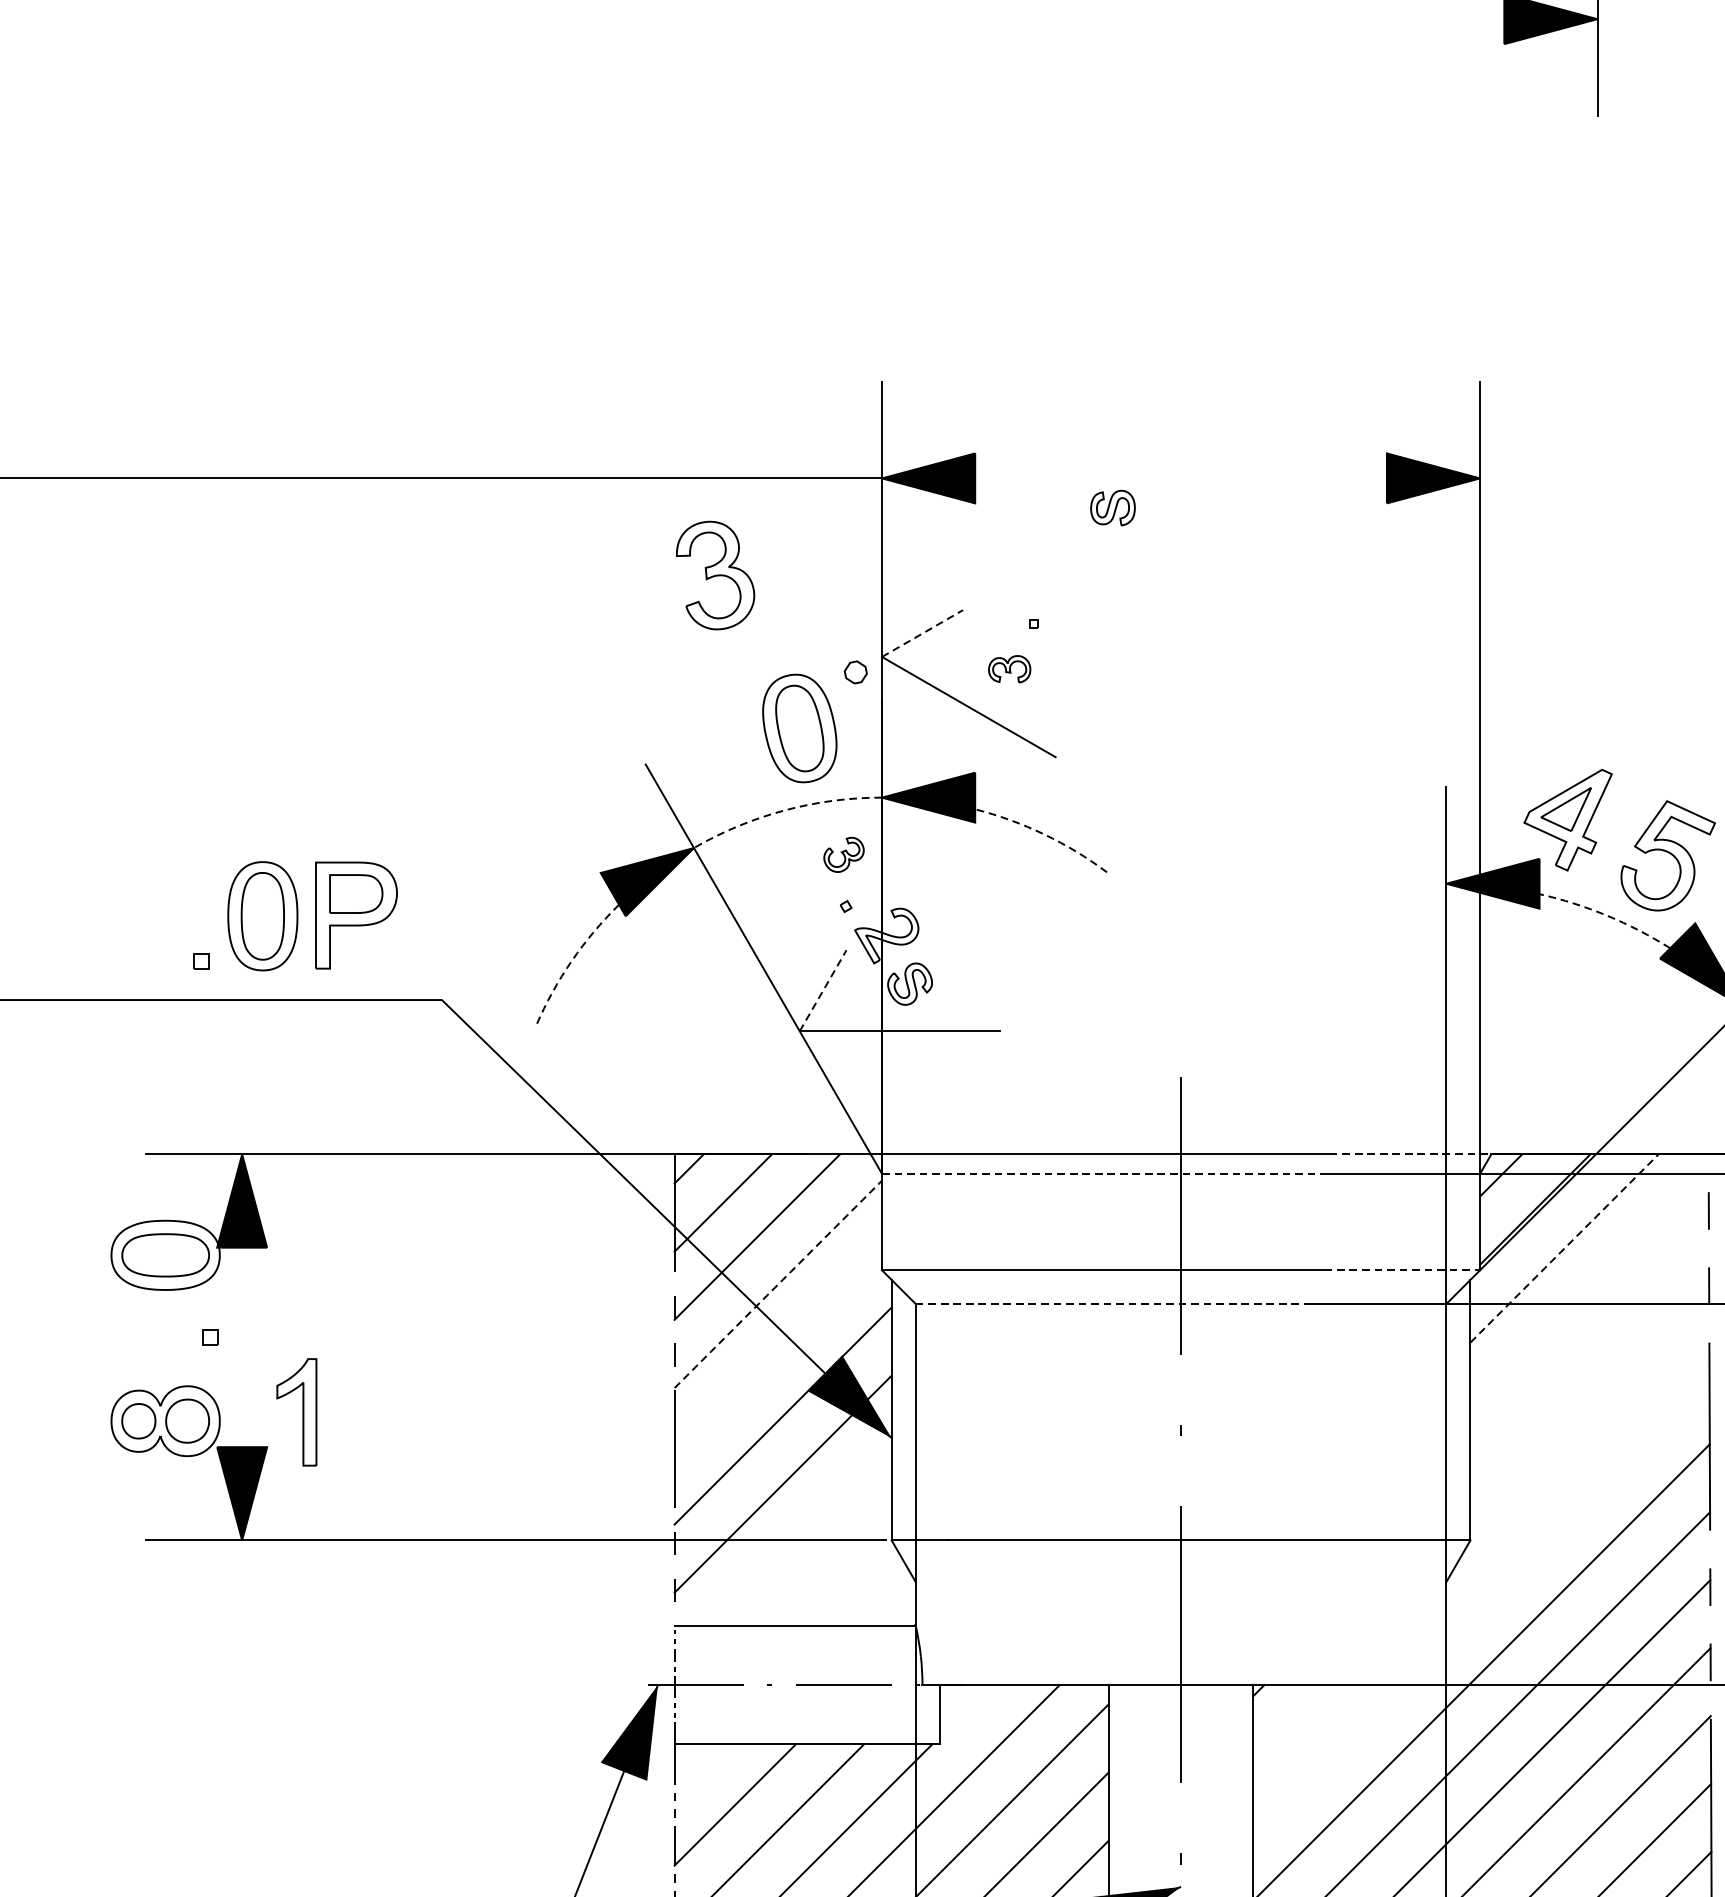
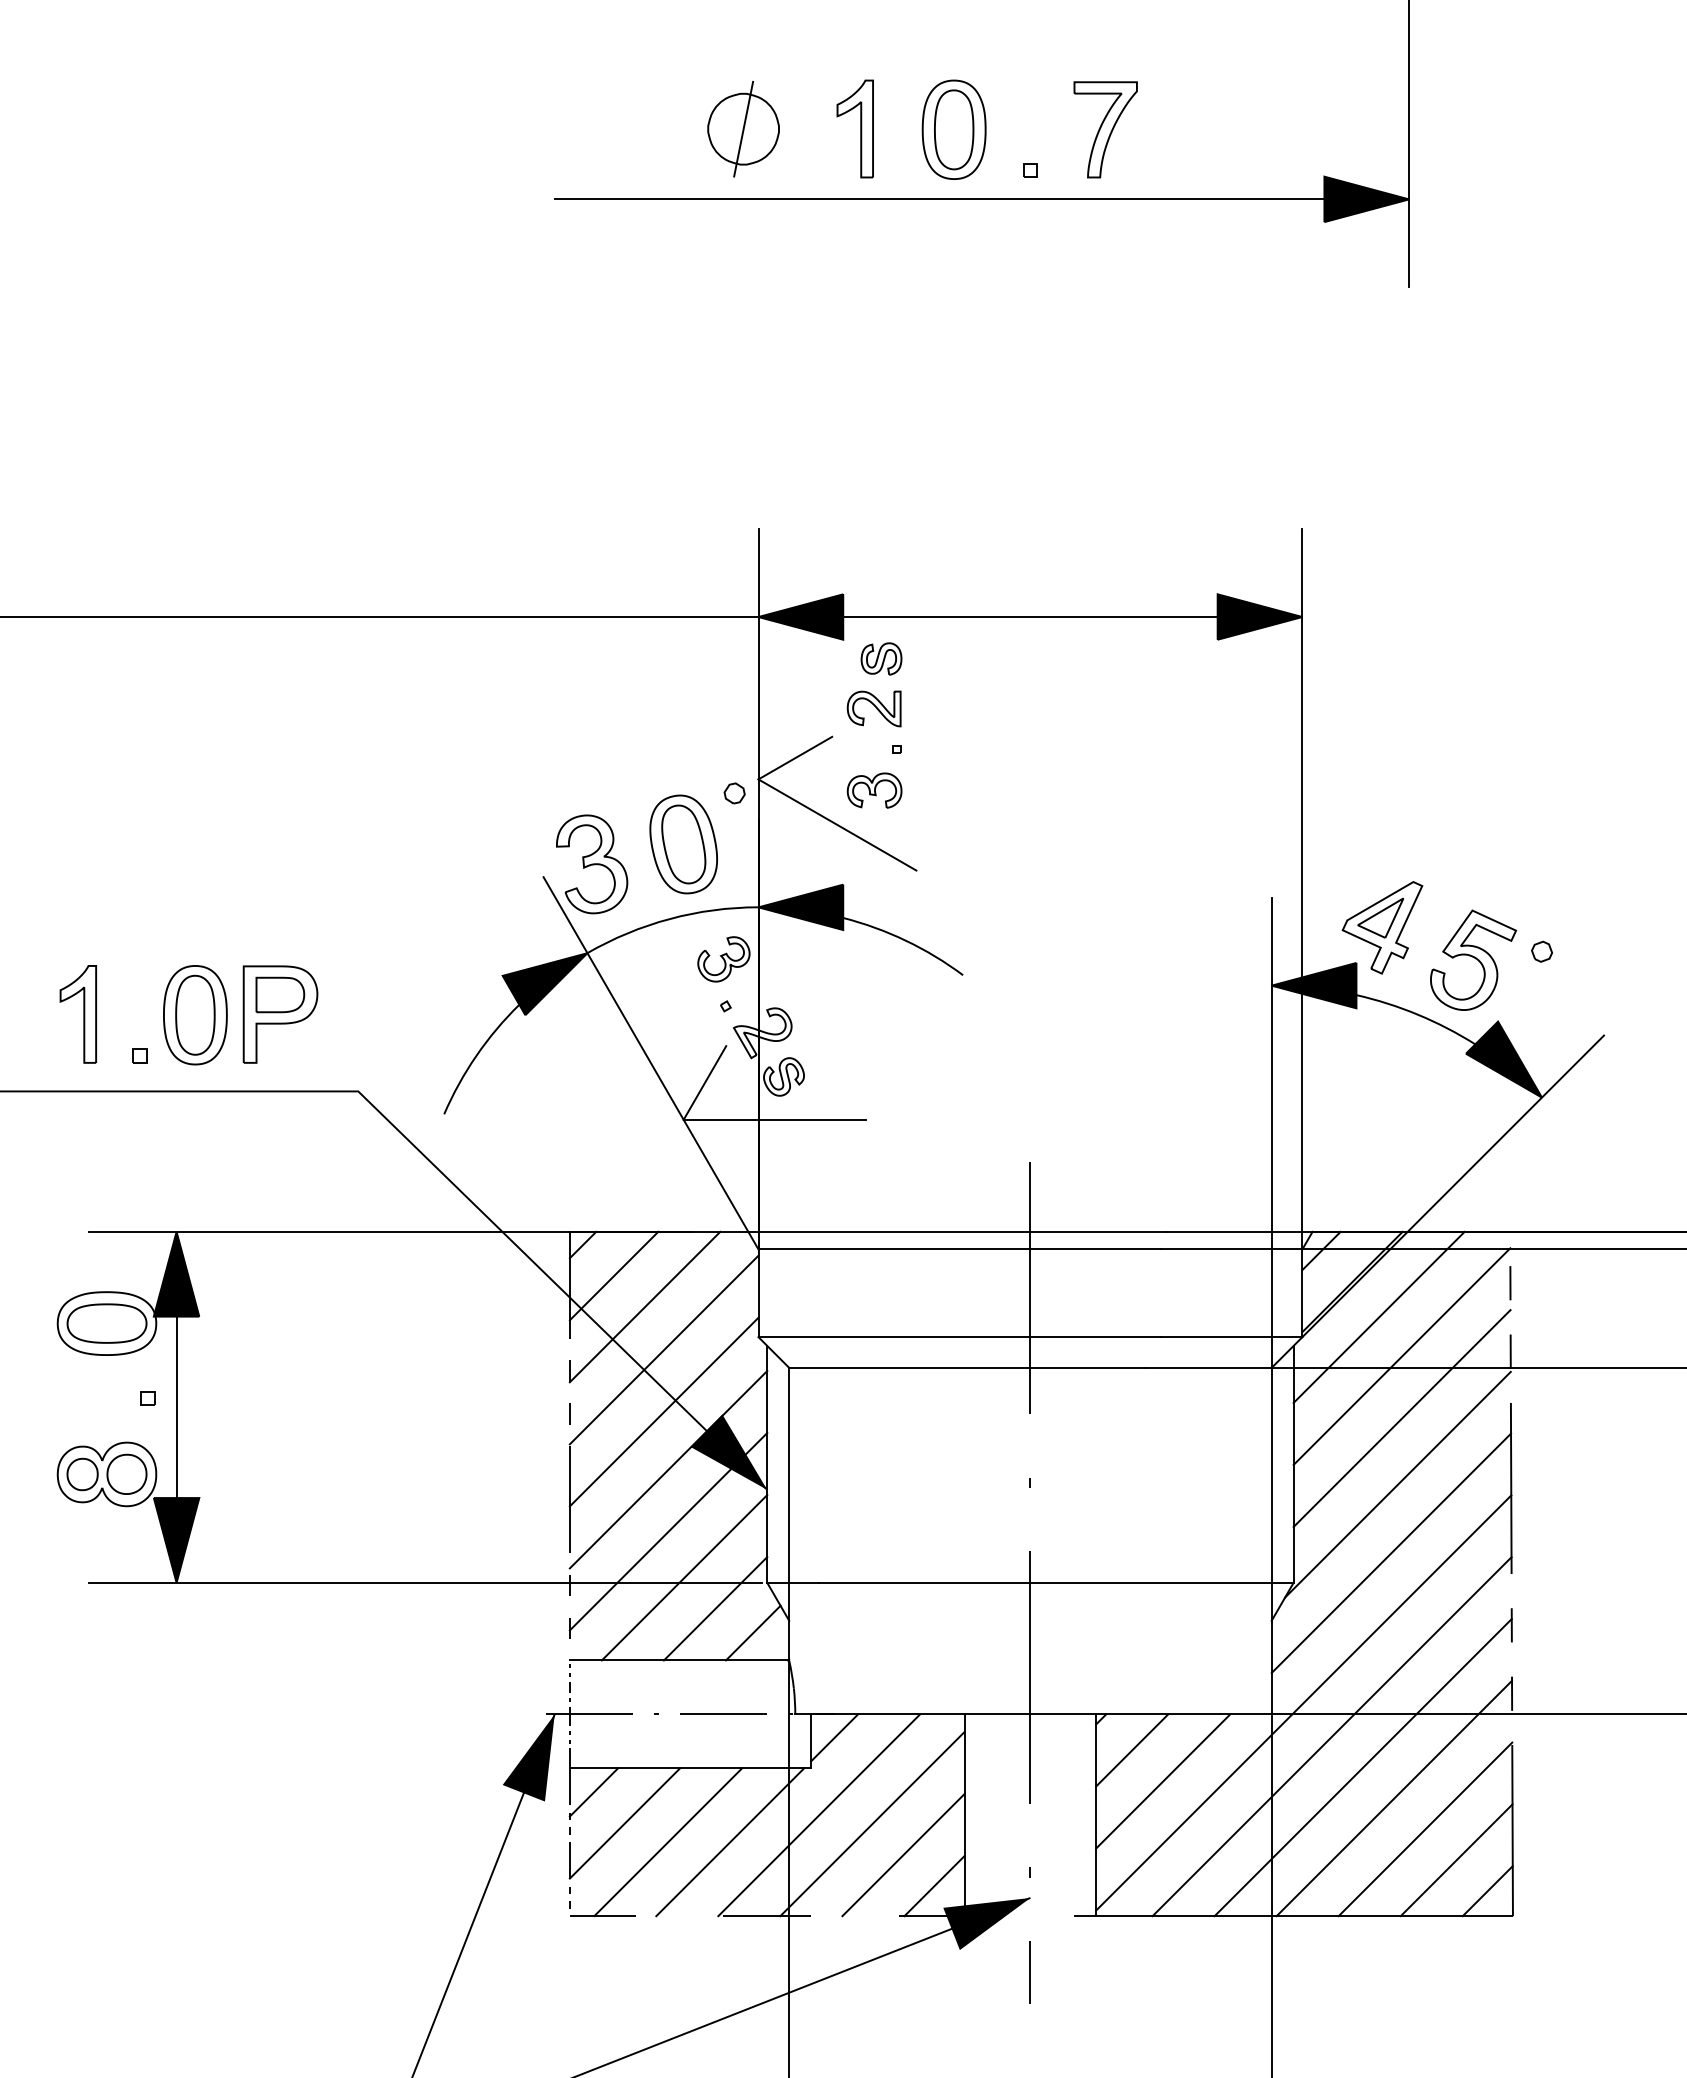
line: (1081, 19) -> (939, 199), added
line: (1181, 478) -> (1030, 617), added
part: (1112, 507) -> (881, 658), moved
part: (715, 575) -> (592, 864), moved
part: (1008, 578) -> (873, 708), added
line: (922, 633) -> (795, 758), dashed -> solid
part: (1009, 669) -> (874, 790), size x1.43
arc: (784, 809) -> (669, 918), dashed -> solid
arc: (1043, 834) -> (905, 940), dashed -> solid
part: (843, 854) -> (723, 959), size x1.43
arc: (1606, 915) -> (1417, 1014), dashed -> solid
arc: (571, 960) -> (476, 1055), dashed -> solid
line: (822, 991) -> (704, 1083), dashed -> solid
line: (1410, 1154) -> (1239, 1231), dashed -> solid
line: (1104, 1173) -> (960, 1249), dashed -> solid
line: (1564, 1248) -> (1379, 1317), dashed -> solid
line: (1402, 1270) -> (1231, 1337), dashed -> solid
line: (778, 1283) -> (664, 1349), dashed -> solid
line: (1589, 1291) -> (1401, 1356), added
line: (1112, 1303) -> (968, 1367), dashed -> solid
line: (242, 1347) -> (176, 1407), added
line: (777, 1352) -> (663, 1411), added
line: (1589, 1359) -> (1401, 1418), added
part: (295, 1412) -> (77, 1014), moved
line: (1584, 1432) -> (1397, 1484), added
line: (1578, 1508) -> (1391, 1553), added
line: (800, 1534) -> (684, 1577), added
line: (834, 1568) -> (715, 1608), added
line: (875, 1595) -> (752, 1632), added
line: (965, 1710) -> (834, 1737), added
line: (1293, 1724) -> (1132, 1750), added
line: (1327, 1758) -> (1163, 1781), added
line: (700, 1770) -> (593, 1792), added

